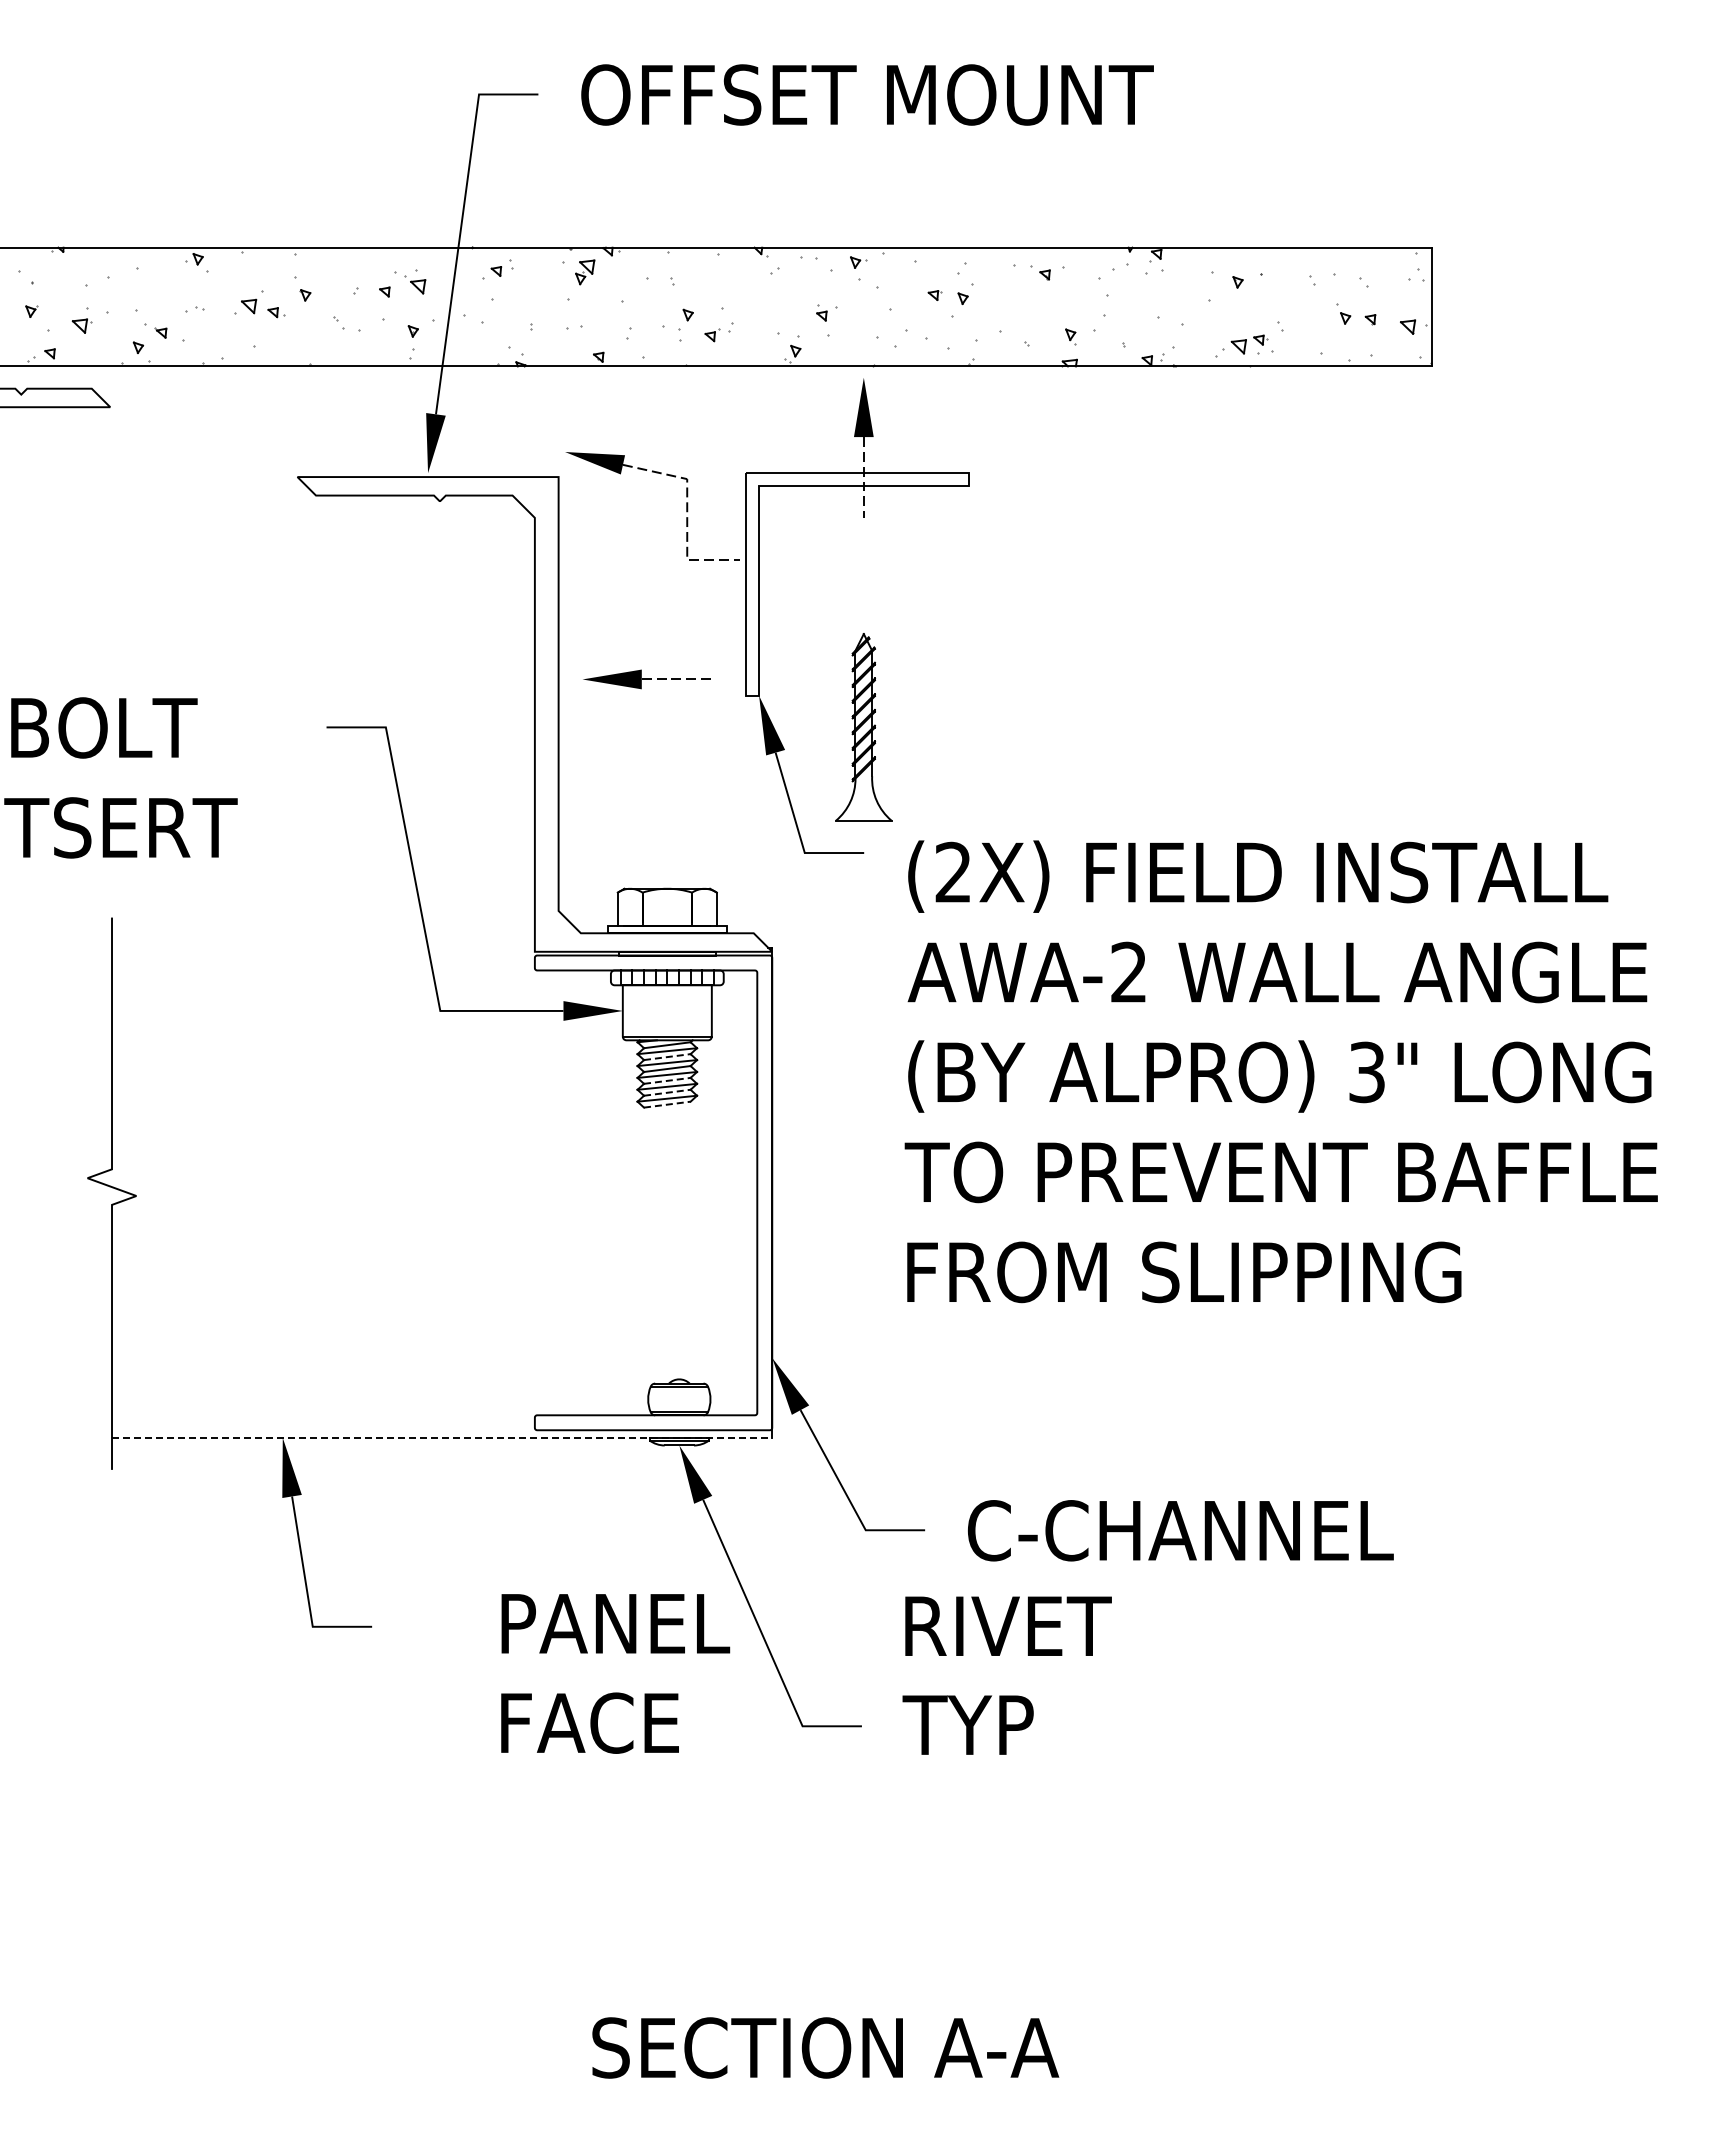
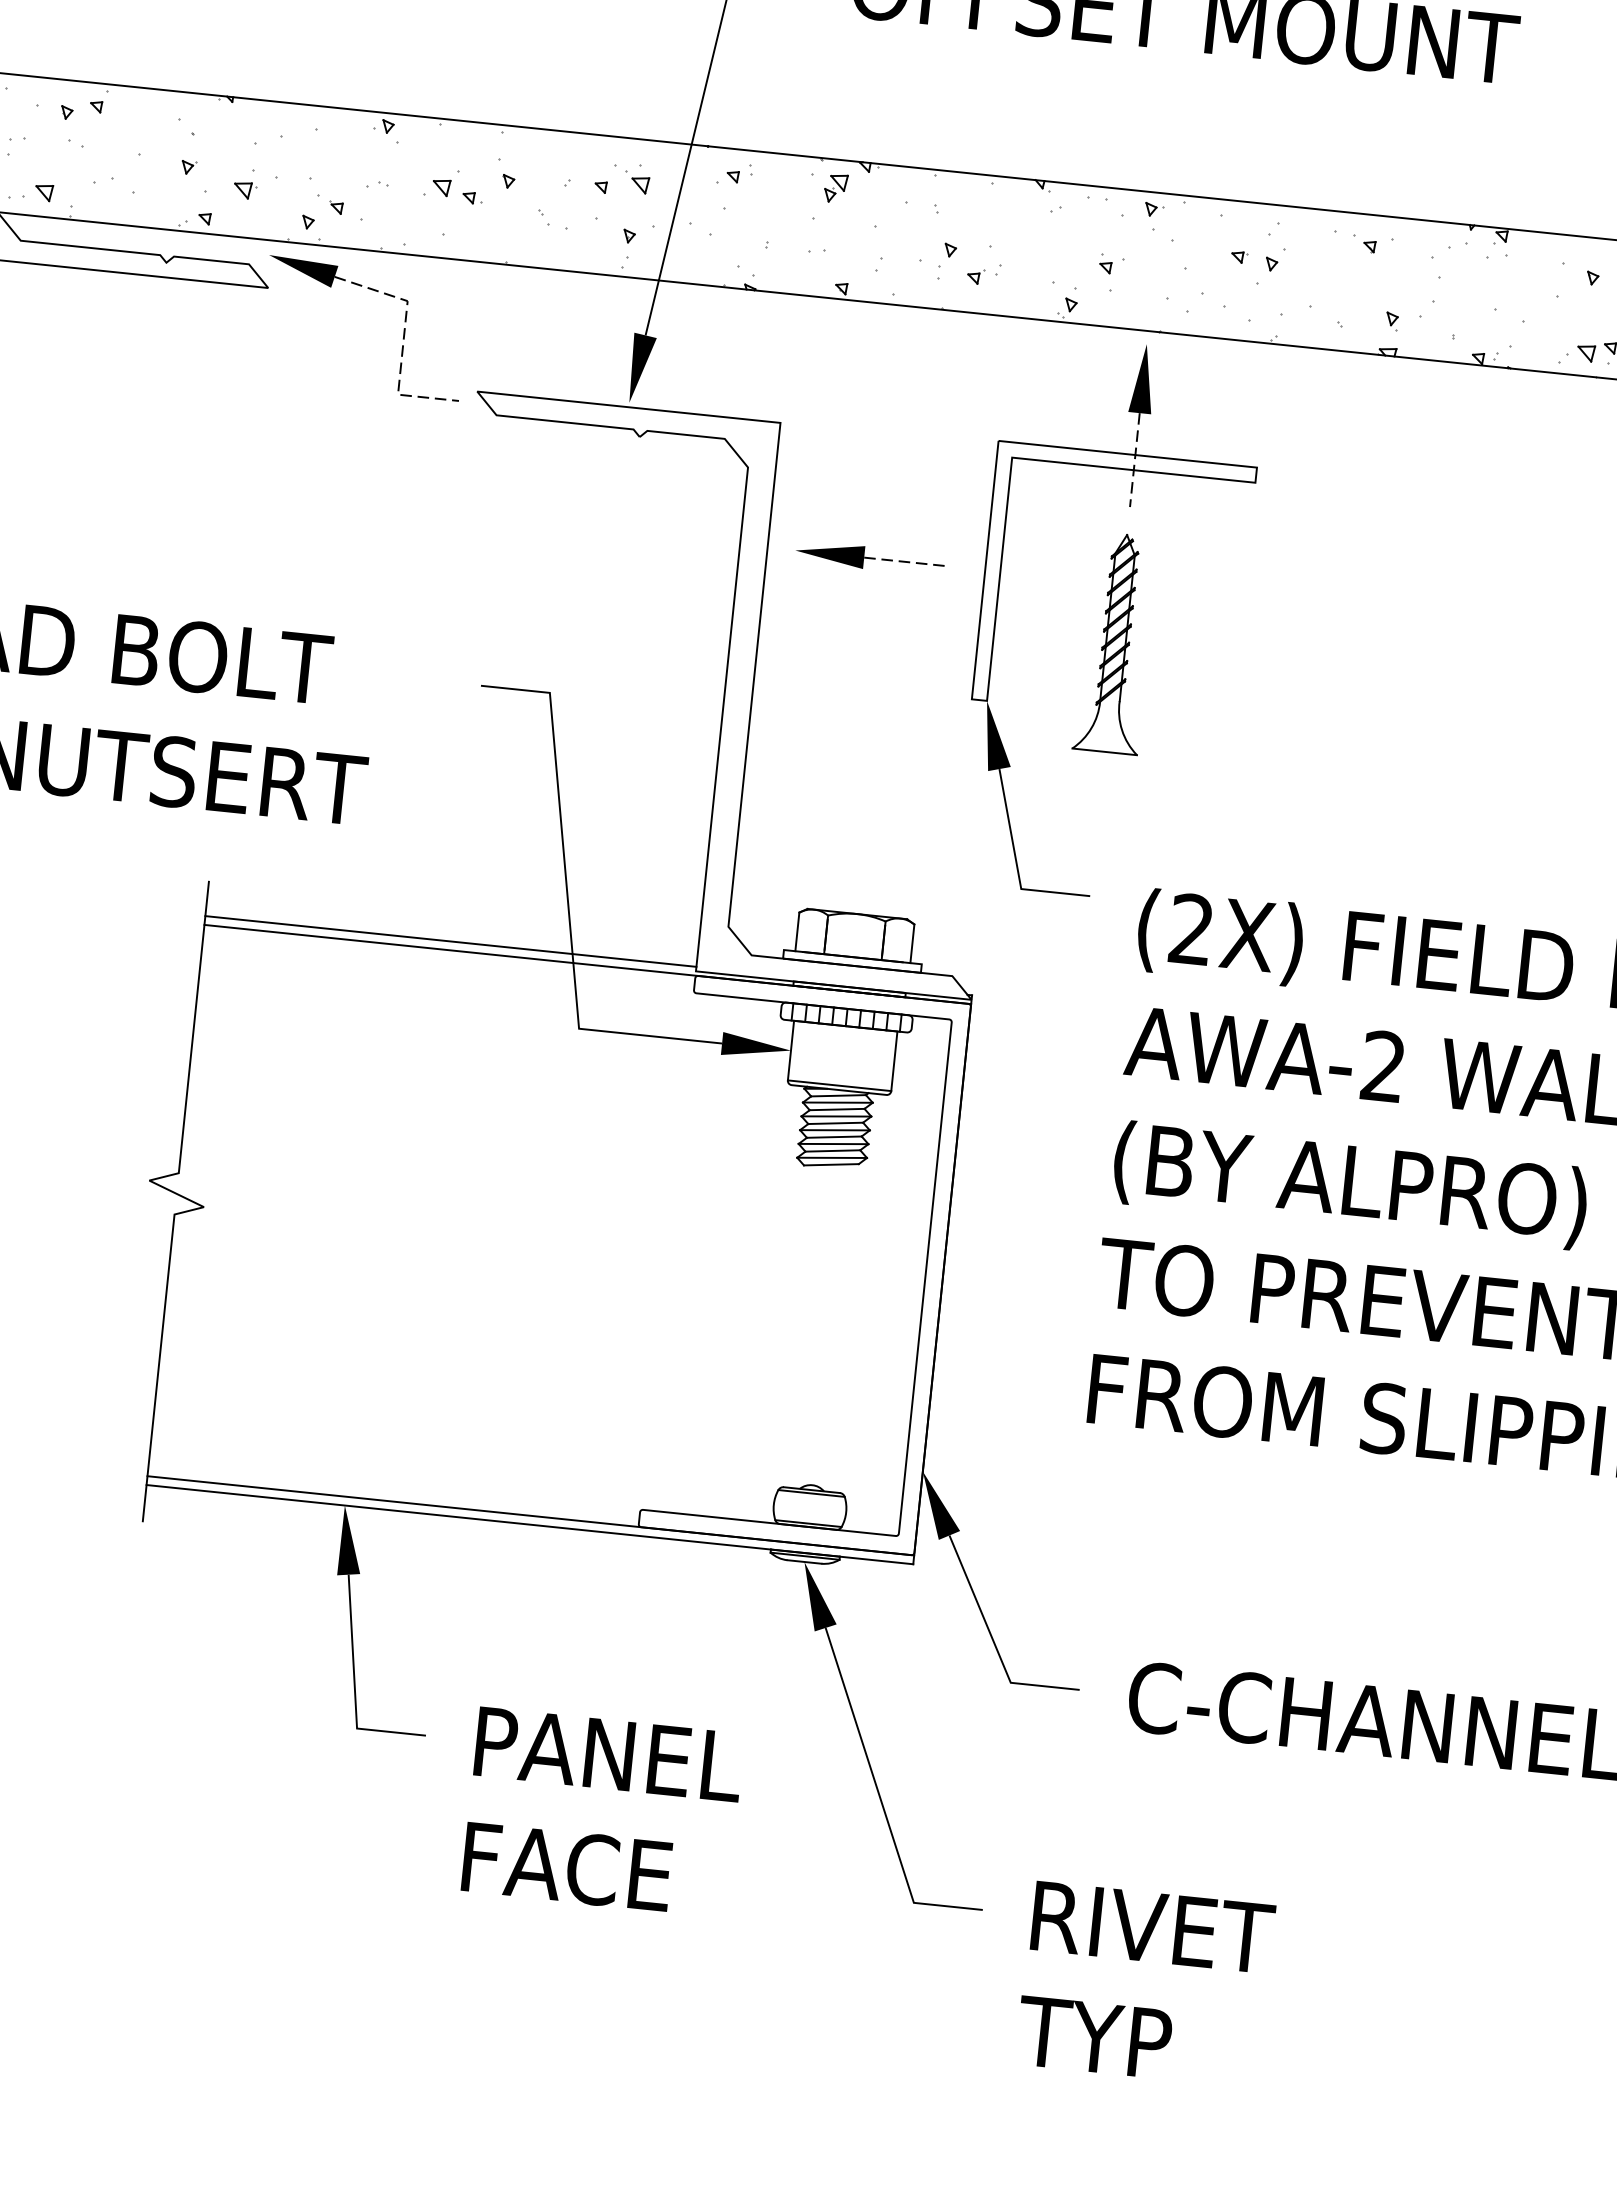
part: (660, 474) -> (377, 292), moved
part: (646, 679) -> (869, 558), moved
part: (863, 727) -> (1115, 643), moved
line: (323, 947) -> (451, 941), added
line: (442, 955) -> (588, 964), added
line: (667, 1057) -> (837, 1110), dashed -> solid
line: (667, 1080) -> (834, 1136), dashed -> solid
line: (667, 1092) -> (833, 1150), dashed -> solid
line: (667, 1104) -> (831, 1164), dashed -> solid
line: (442, 1430) -> (531, 1516), added
line: (442, 1437) -> (530, 1524), dashed -> solid
text: (615, 1673) -> (602, 1812), moved
text: (1006, 1675) -> (1144, 1984), moved

